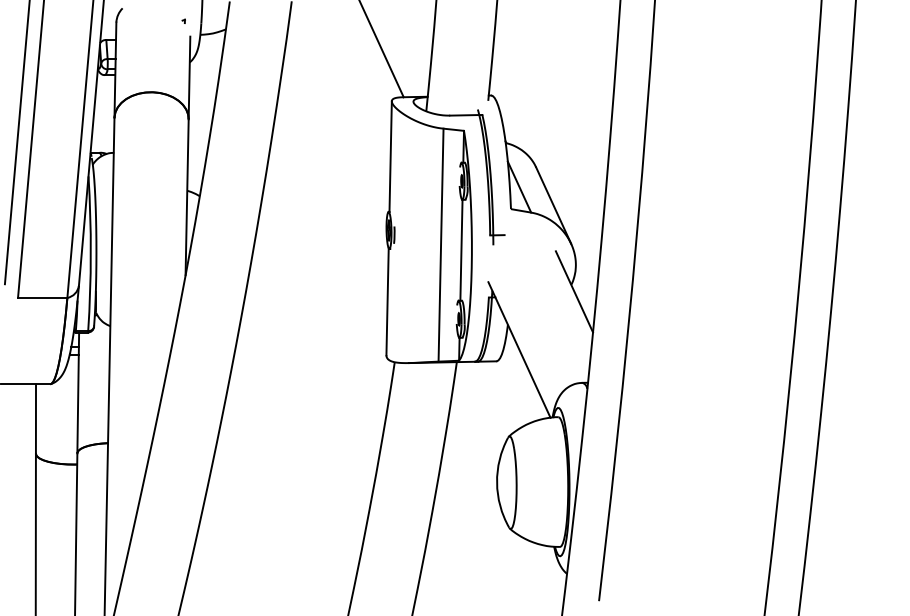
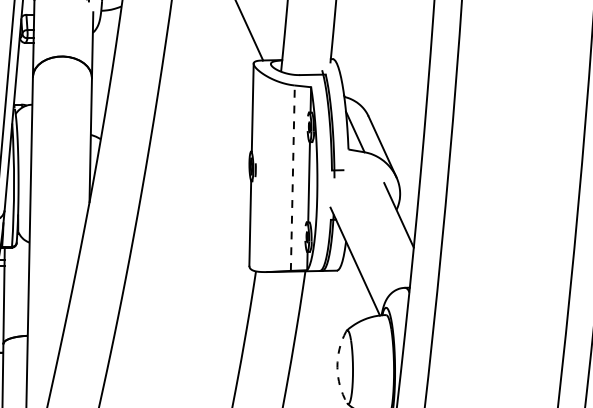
line: (441, 245) -> (293, 178), solid -> dashed
arc: (497, 482) -> (337, 367), solid -> dashed

